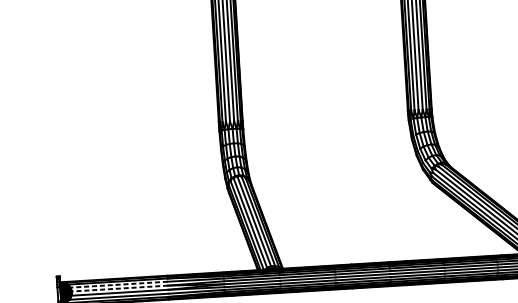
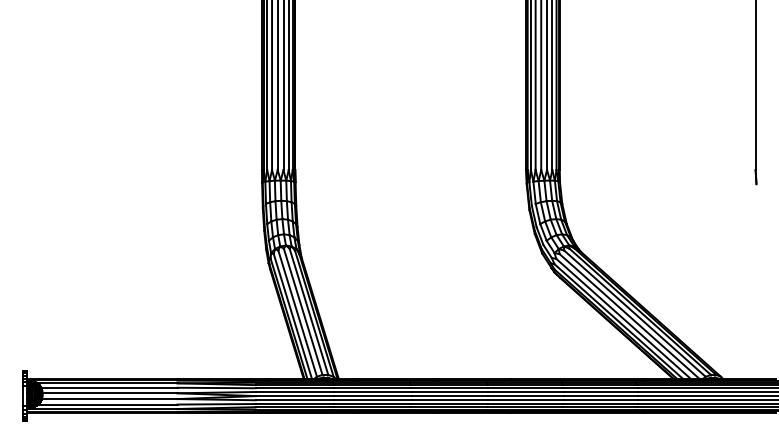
line: (118, 284) -> (108, 387), dashed -> solid
line: (120, 288) -> (110, 393), dashed -> solid

